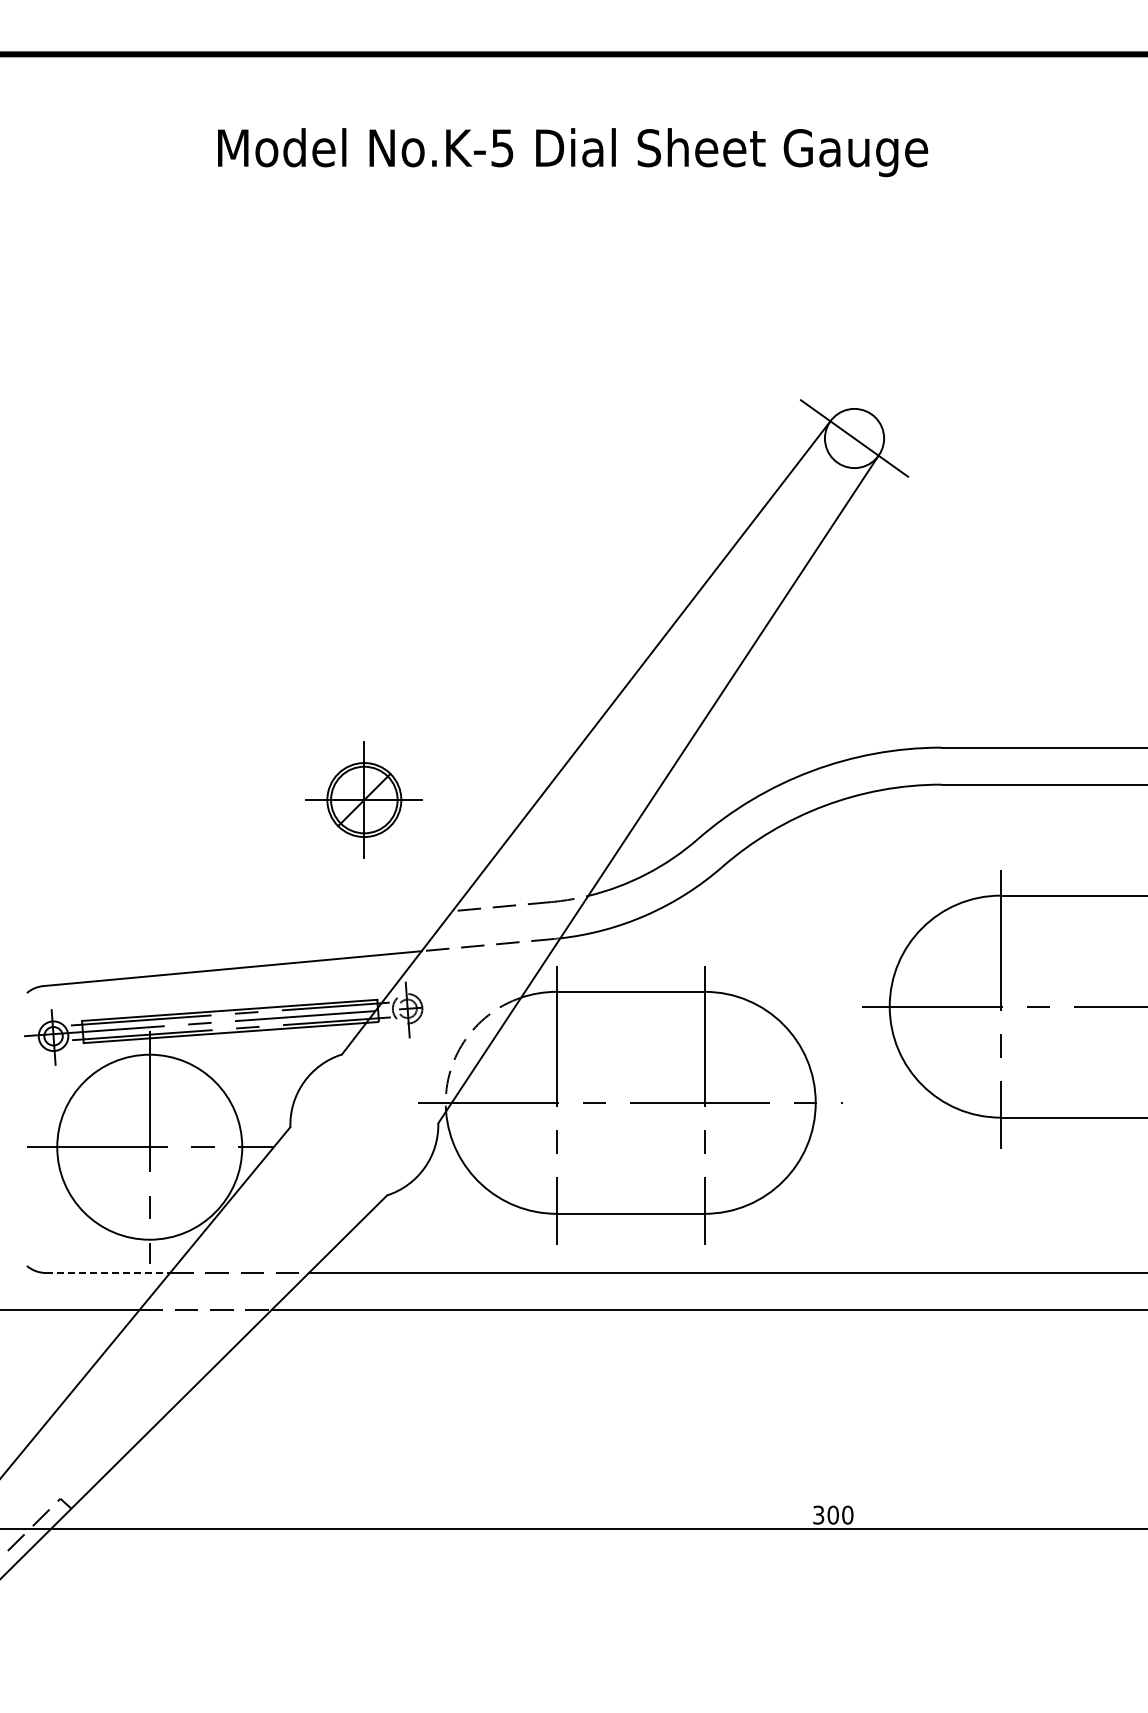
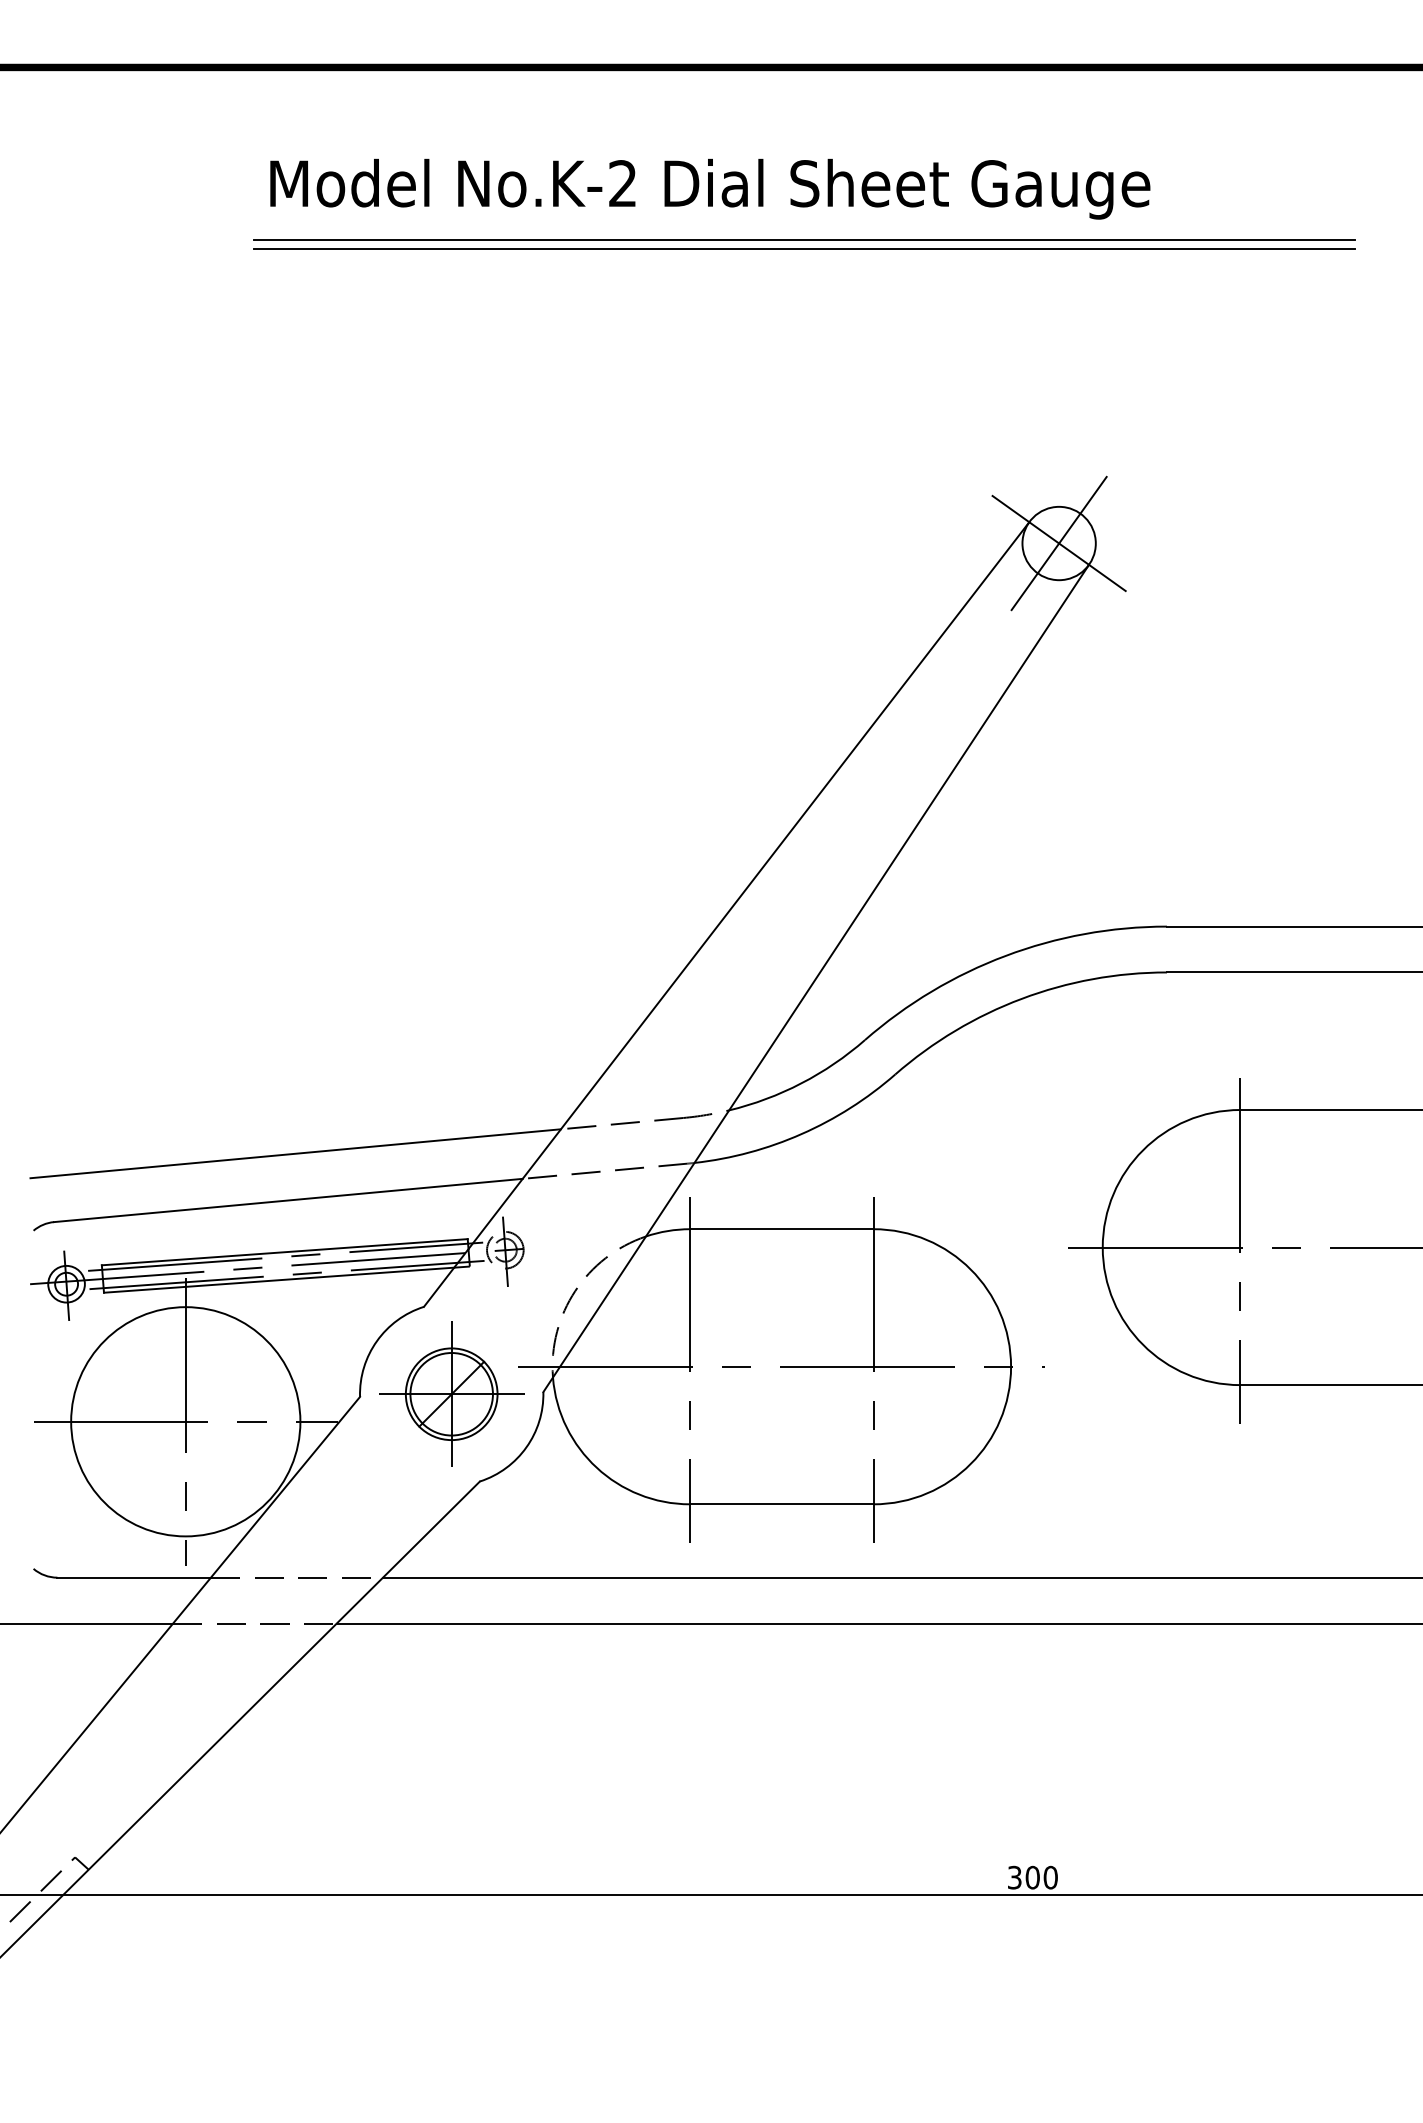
text: (502, 148) -> (622, 184), No.K-5 -> No.K-2
line: (648, 193) -> (803, 239), added
line: (648, 200) -> (803, 248), added
line: (854, 438) -> (1059, 543), added
part: (363, 799) -> (450, 1393), moved
line: (238, 930) -> (295, 1153), added
line: (108, 1273) -> (134, 1578), dashed -> solid

